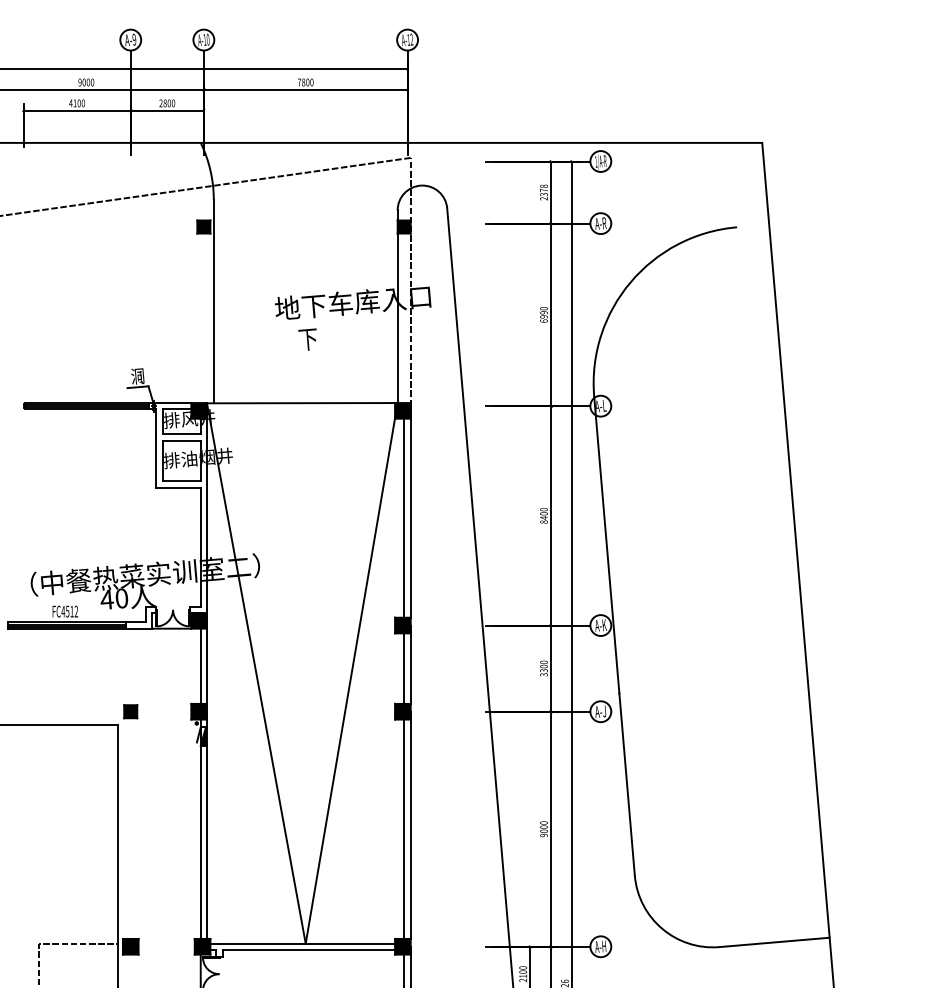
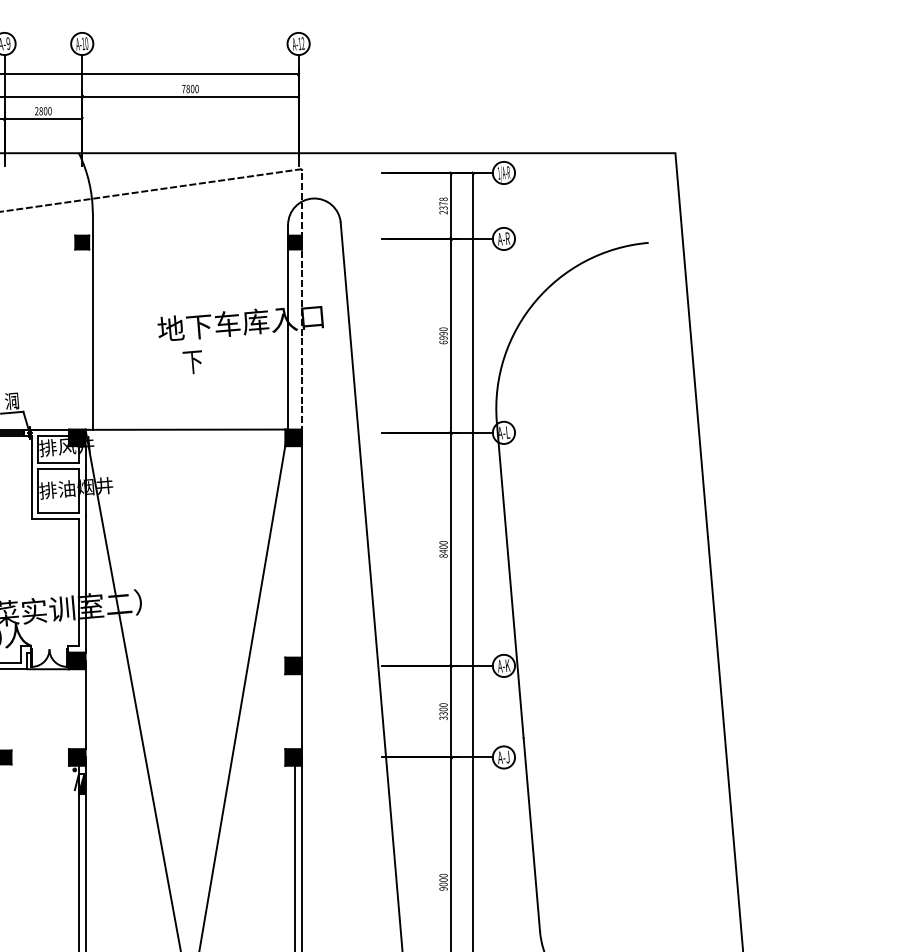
line: (404, 517) -> (295, 551), removed
line: (200, 665) -> (78, 708), removed
line: (404, 668) -> (295, 711), removed

